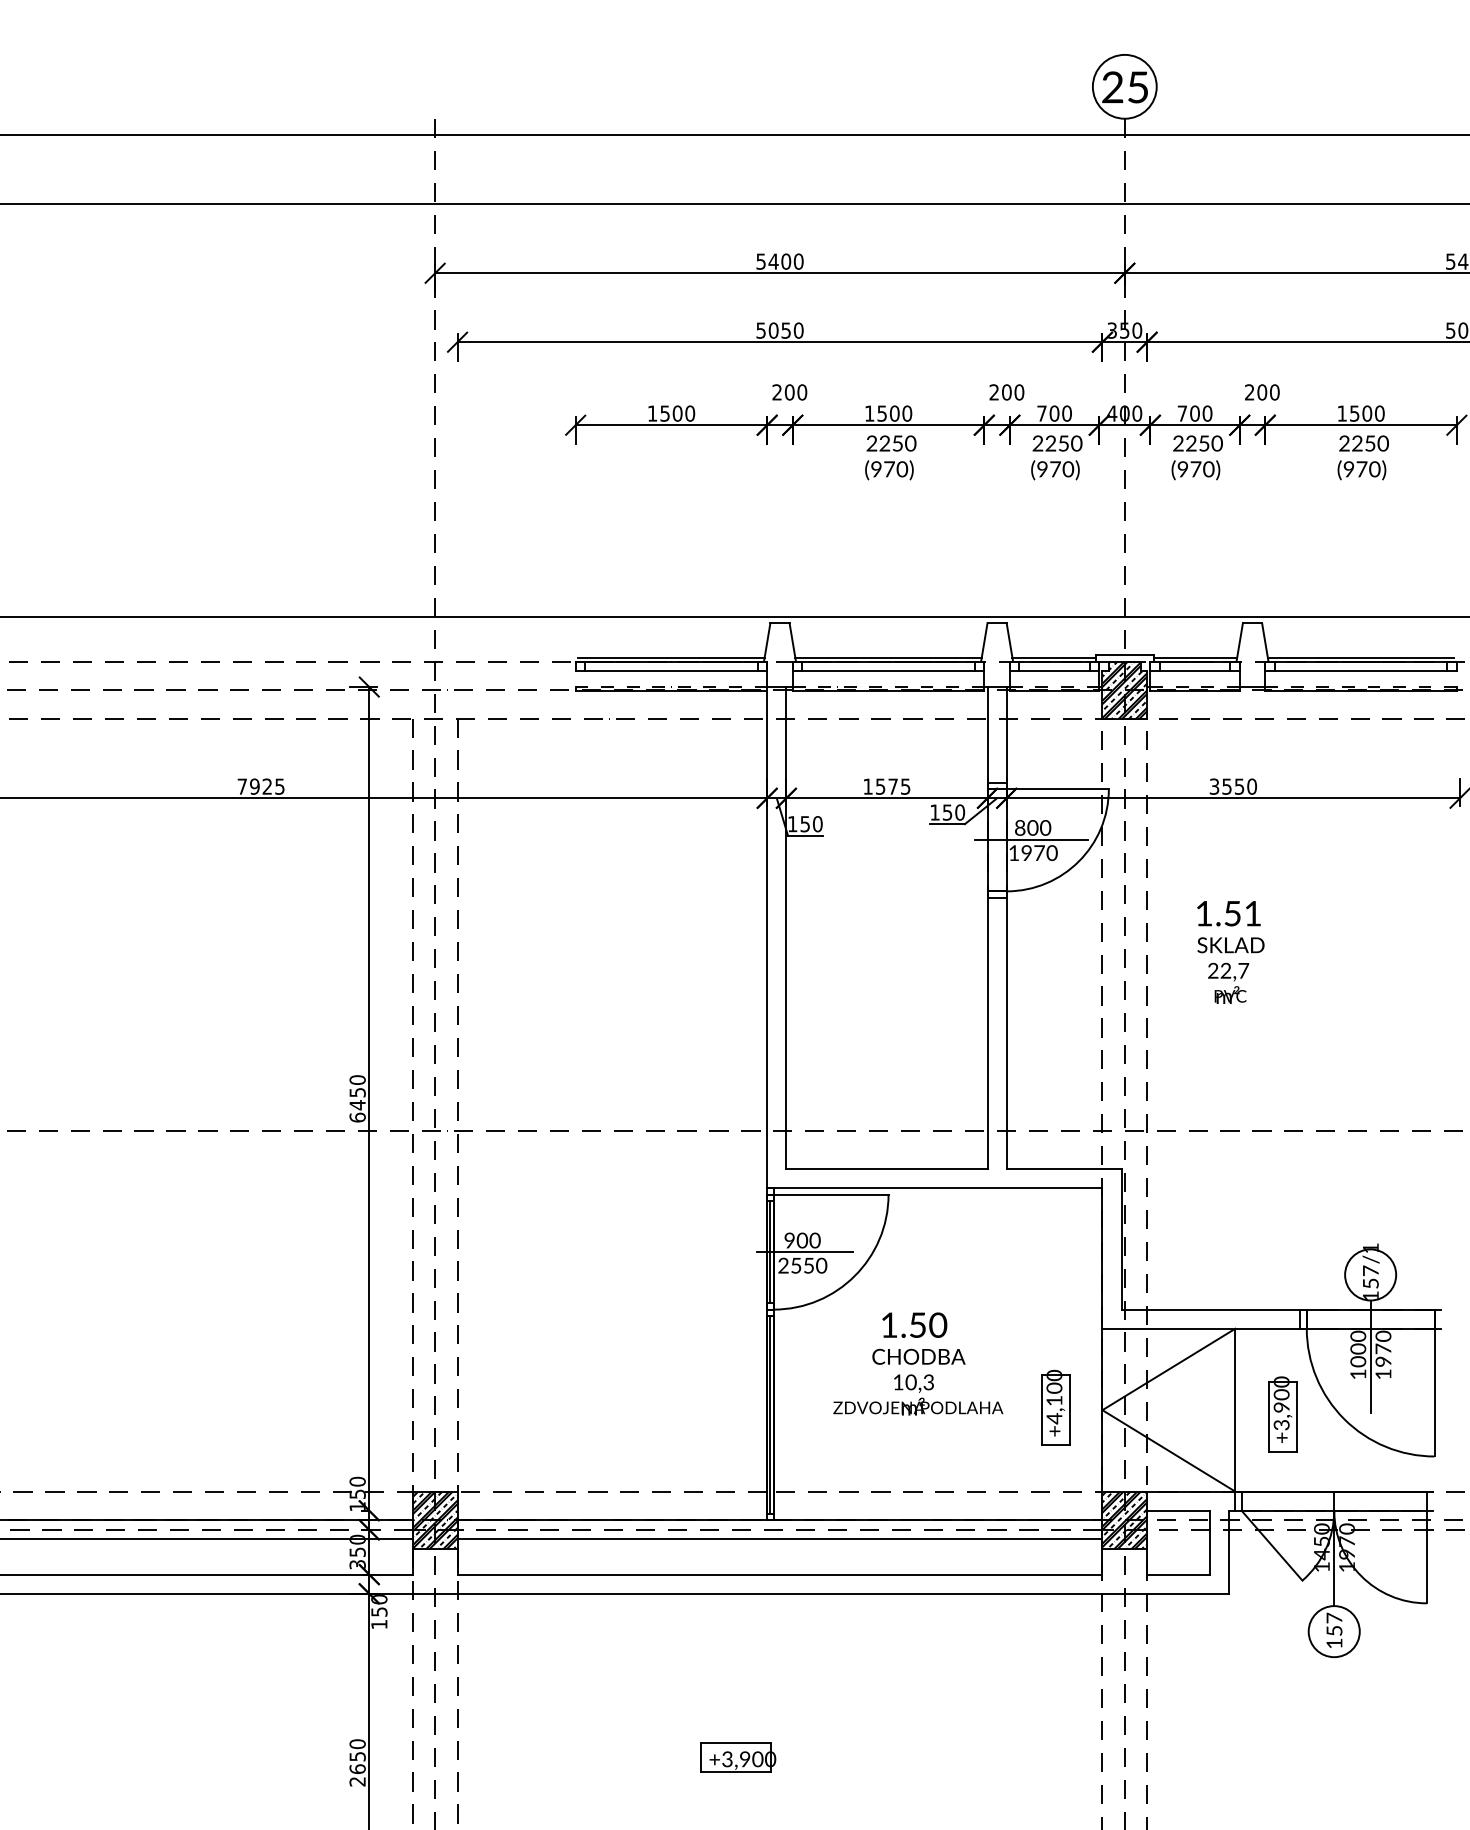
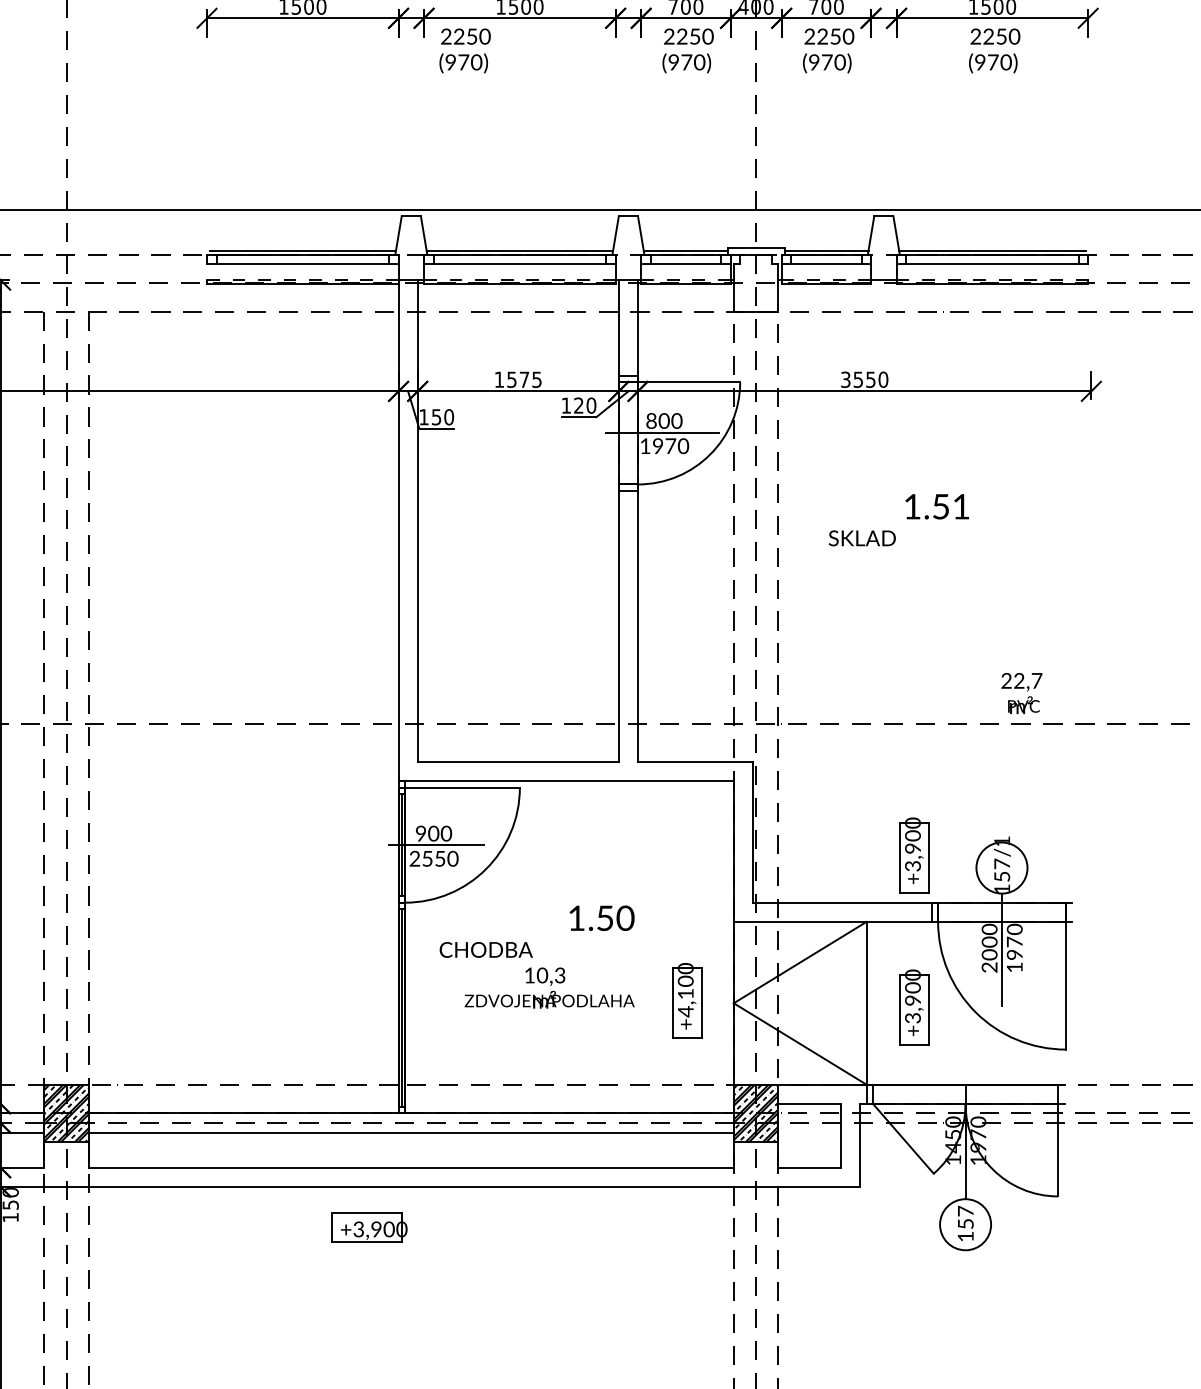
text: (890, 457) -> (464, 50), moved
hatch: (1124, 689) -> (755, 282), removed
text: (947, 812) -> (578, 405), 150 -> 120
text: (1228, 913) -> (936, 506), moved
text: (1228, 982) -> (1021, 692), moved
part: (1282, 1262) -> (913, 855), added
text: (914, 1324) -> (601, 917), moved
text: (918, 1356) -> (485, 949), moved
text: (1358, 1374) -> (989, 967), 1000 -> 2000
part: (738, 1757) -> (369, 1227), moved

